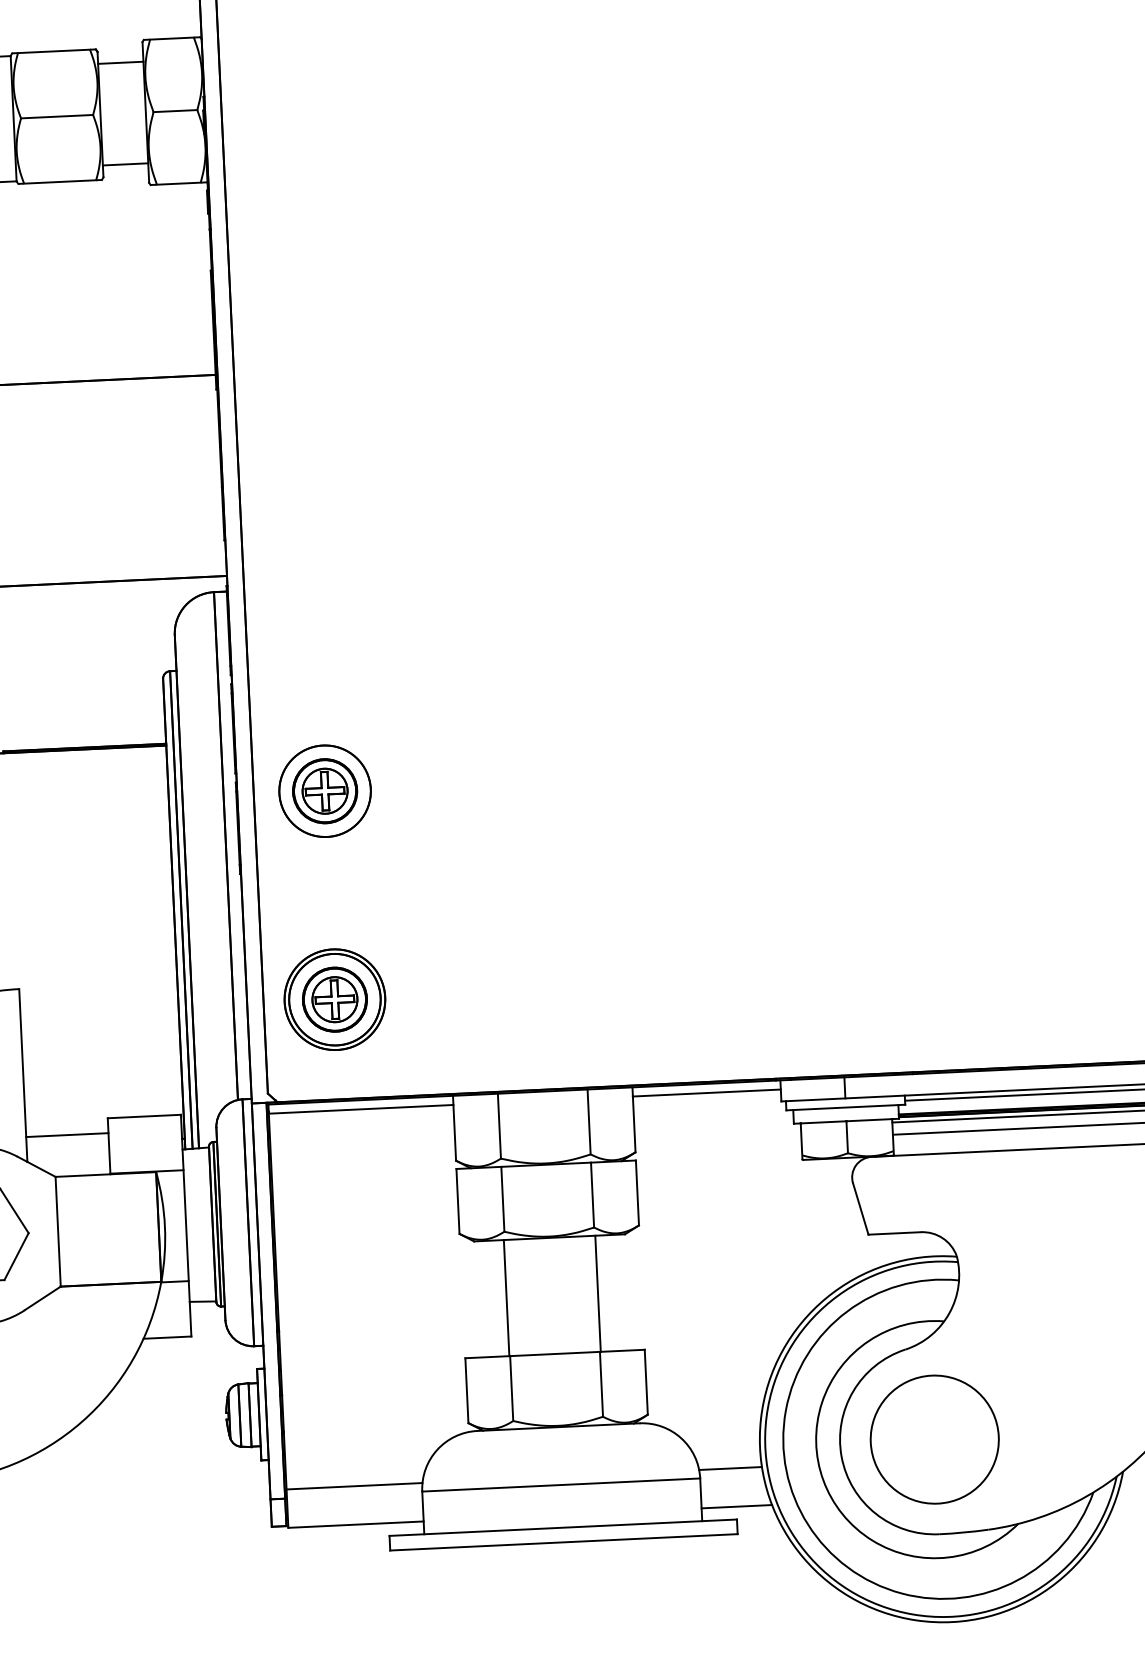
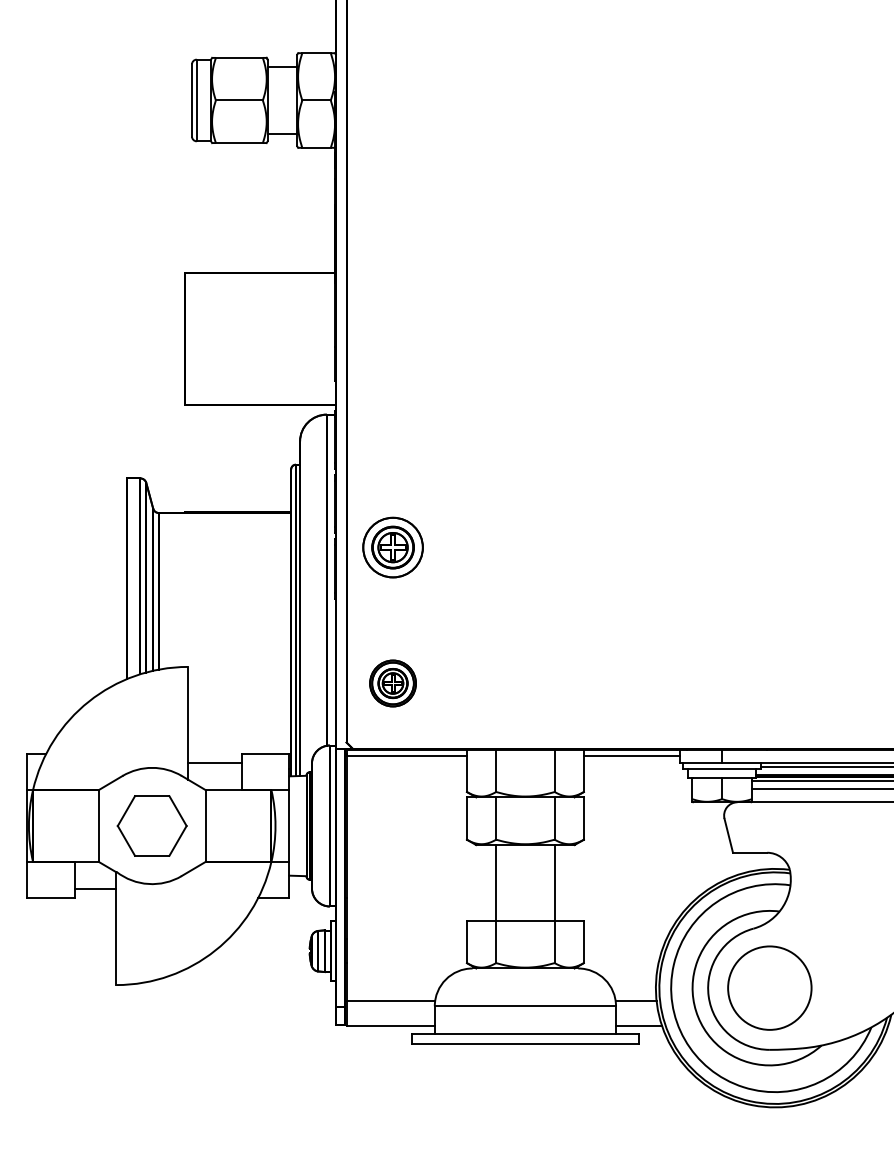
part: (334, 999) -> (392, 683), size x0.7

